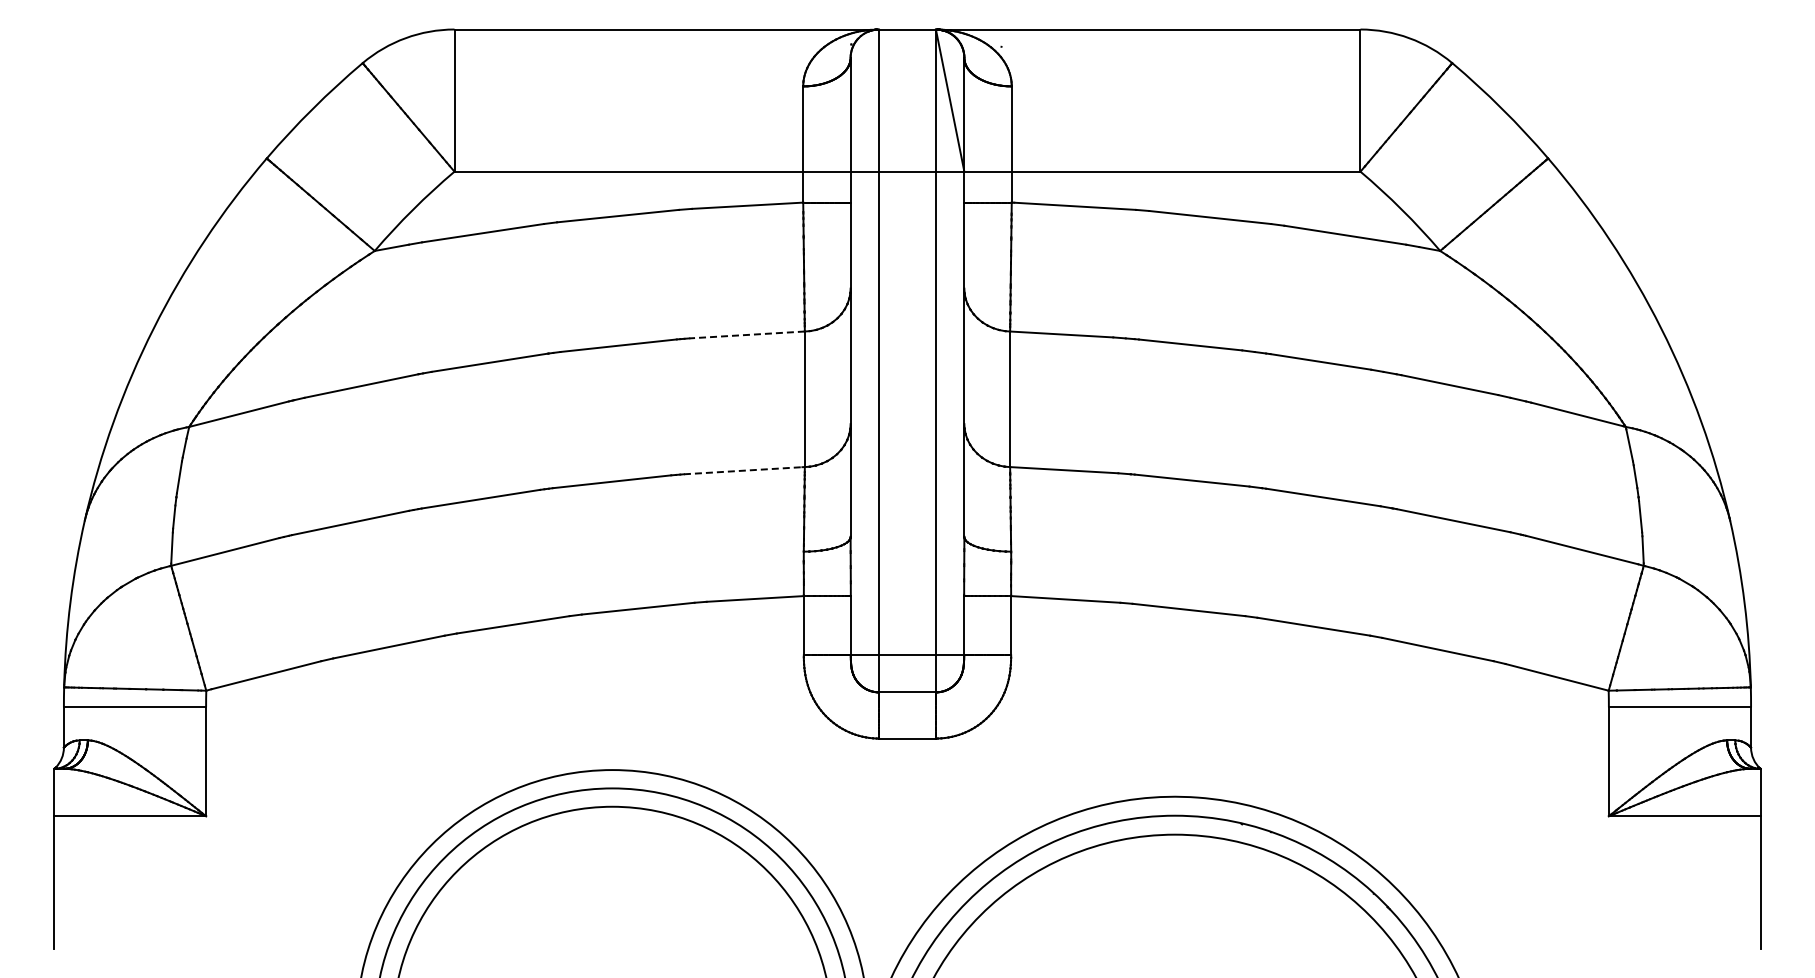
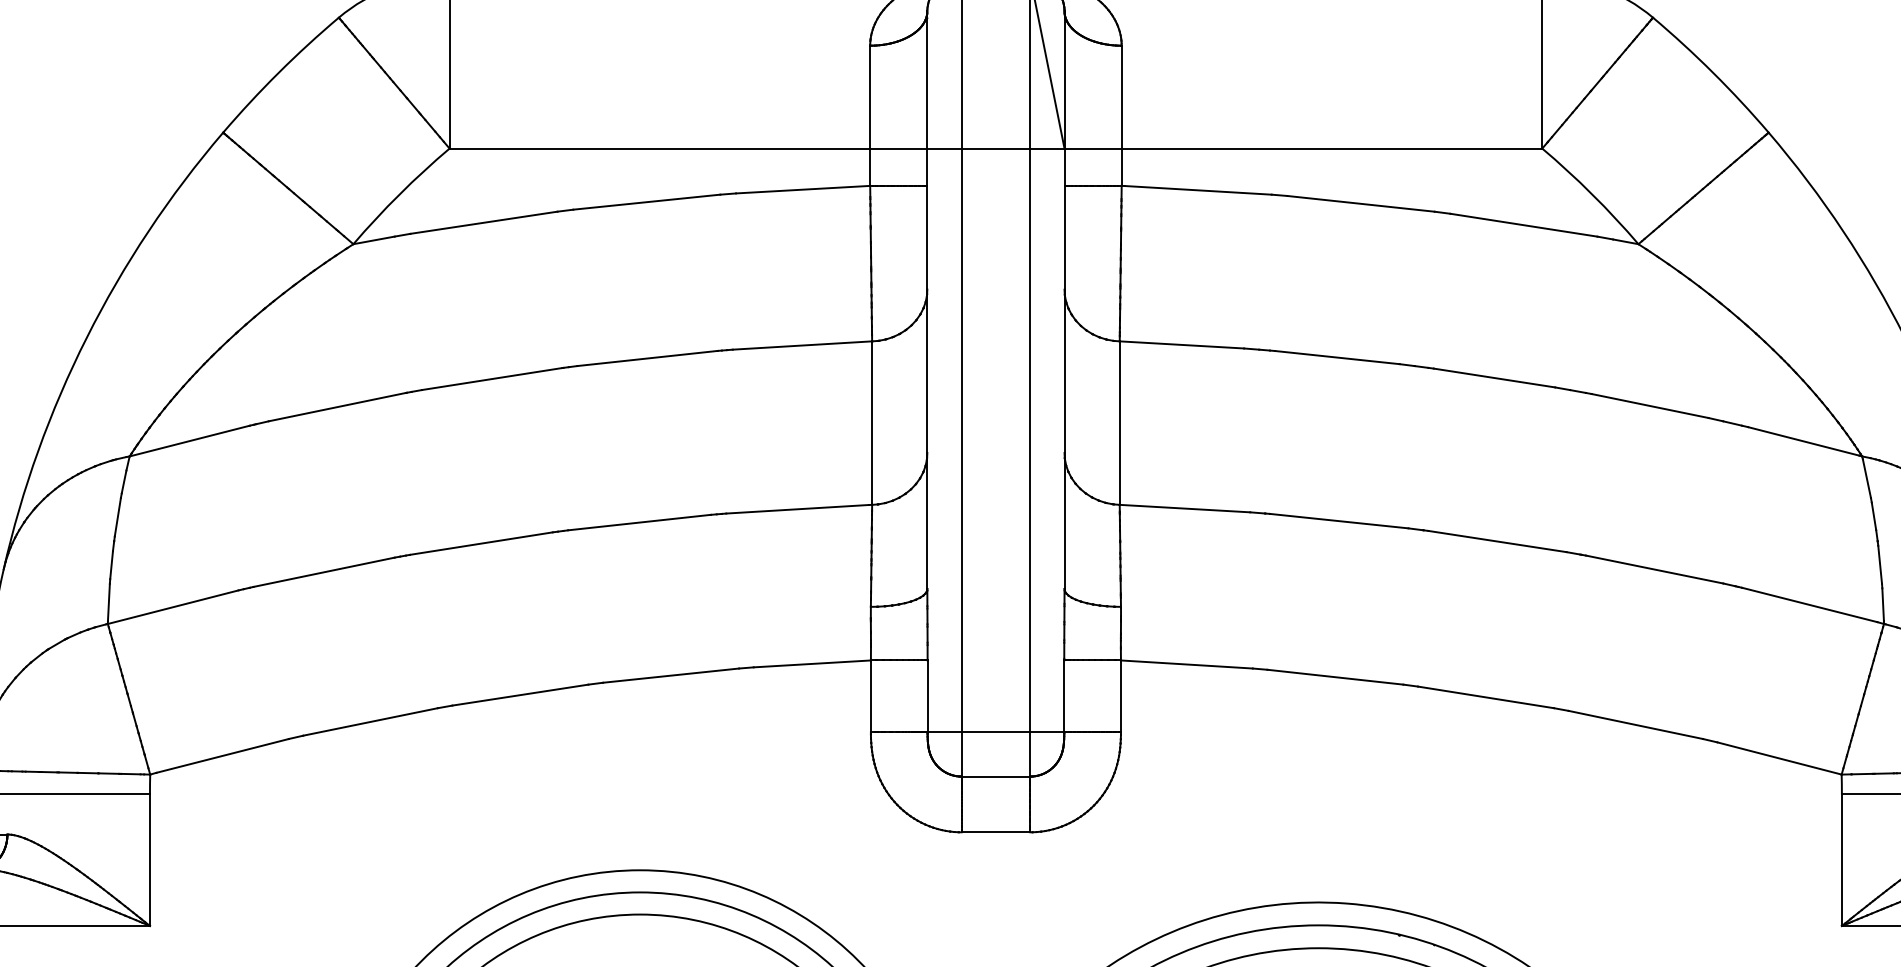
line: (747, 334) -> (802, 344), dashed -> solid
line: (743, 470) -> (798, 508), dashed -> solid

